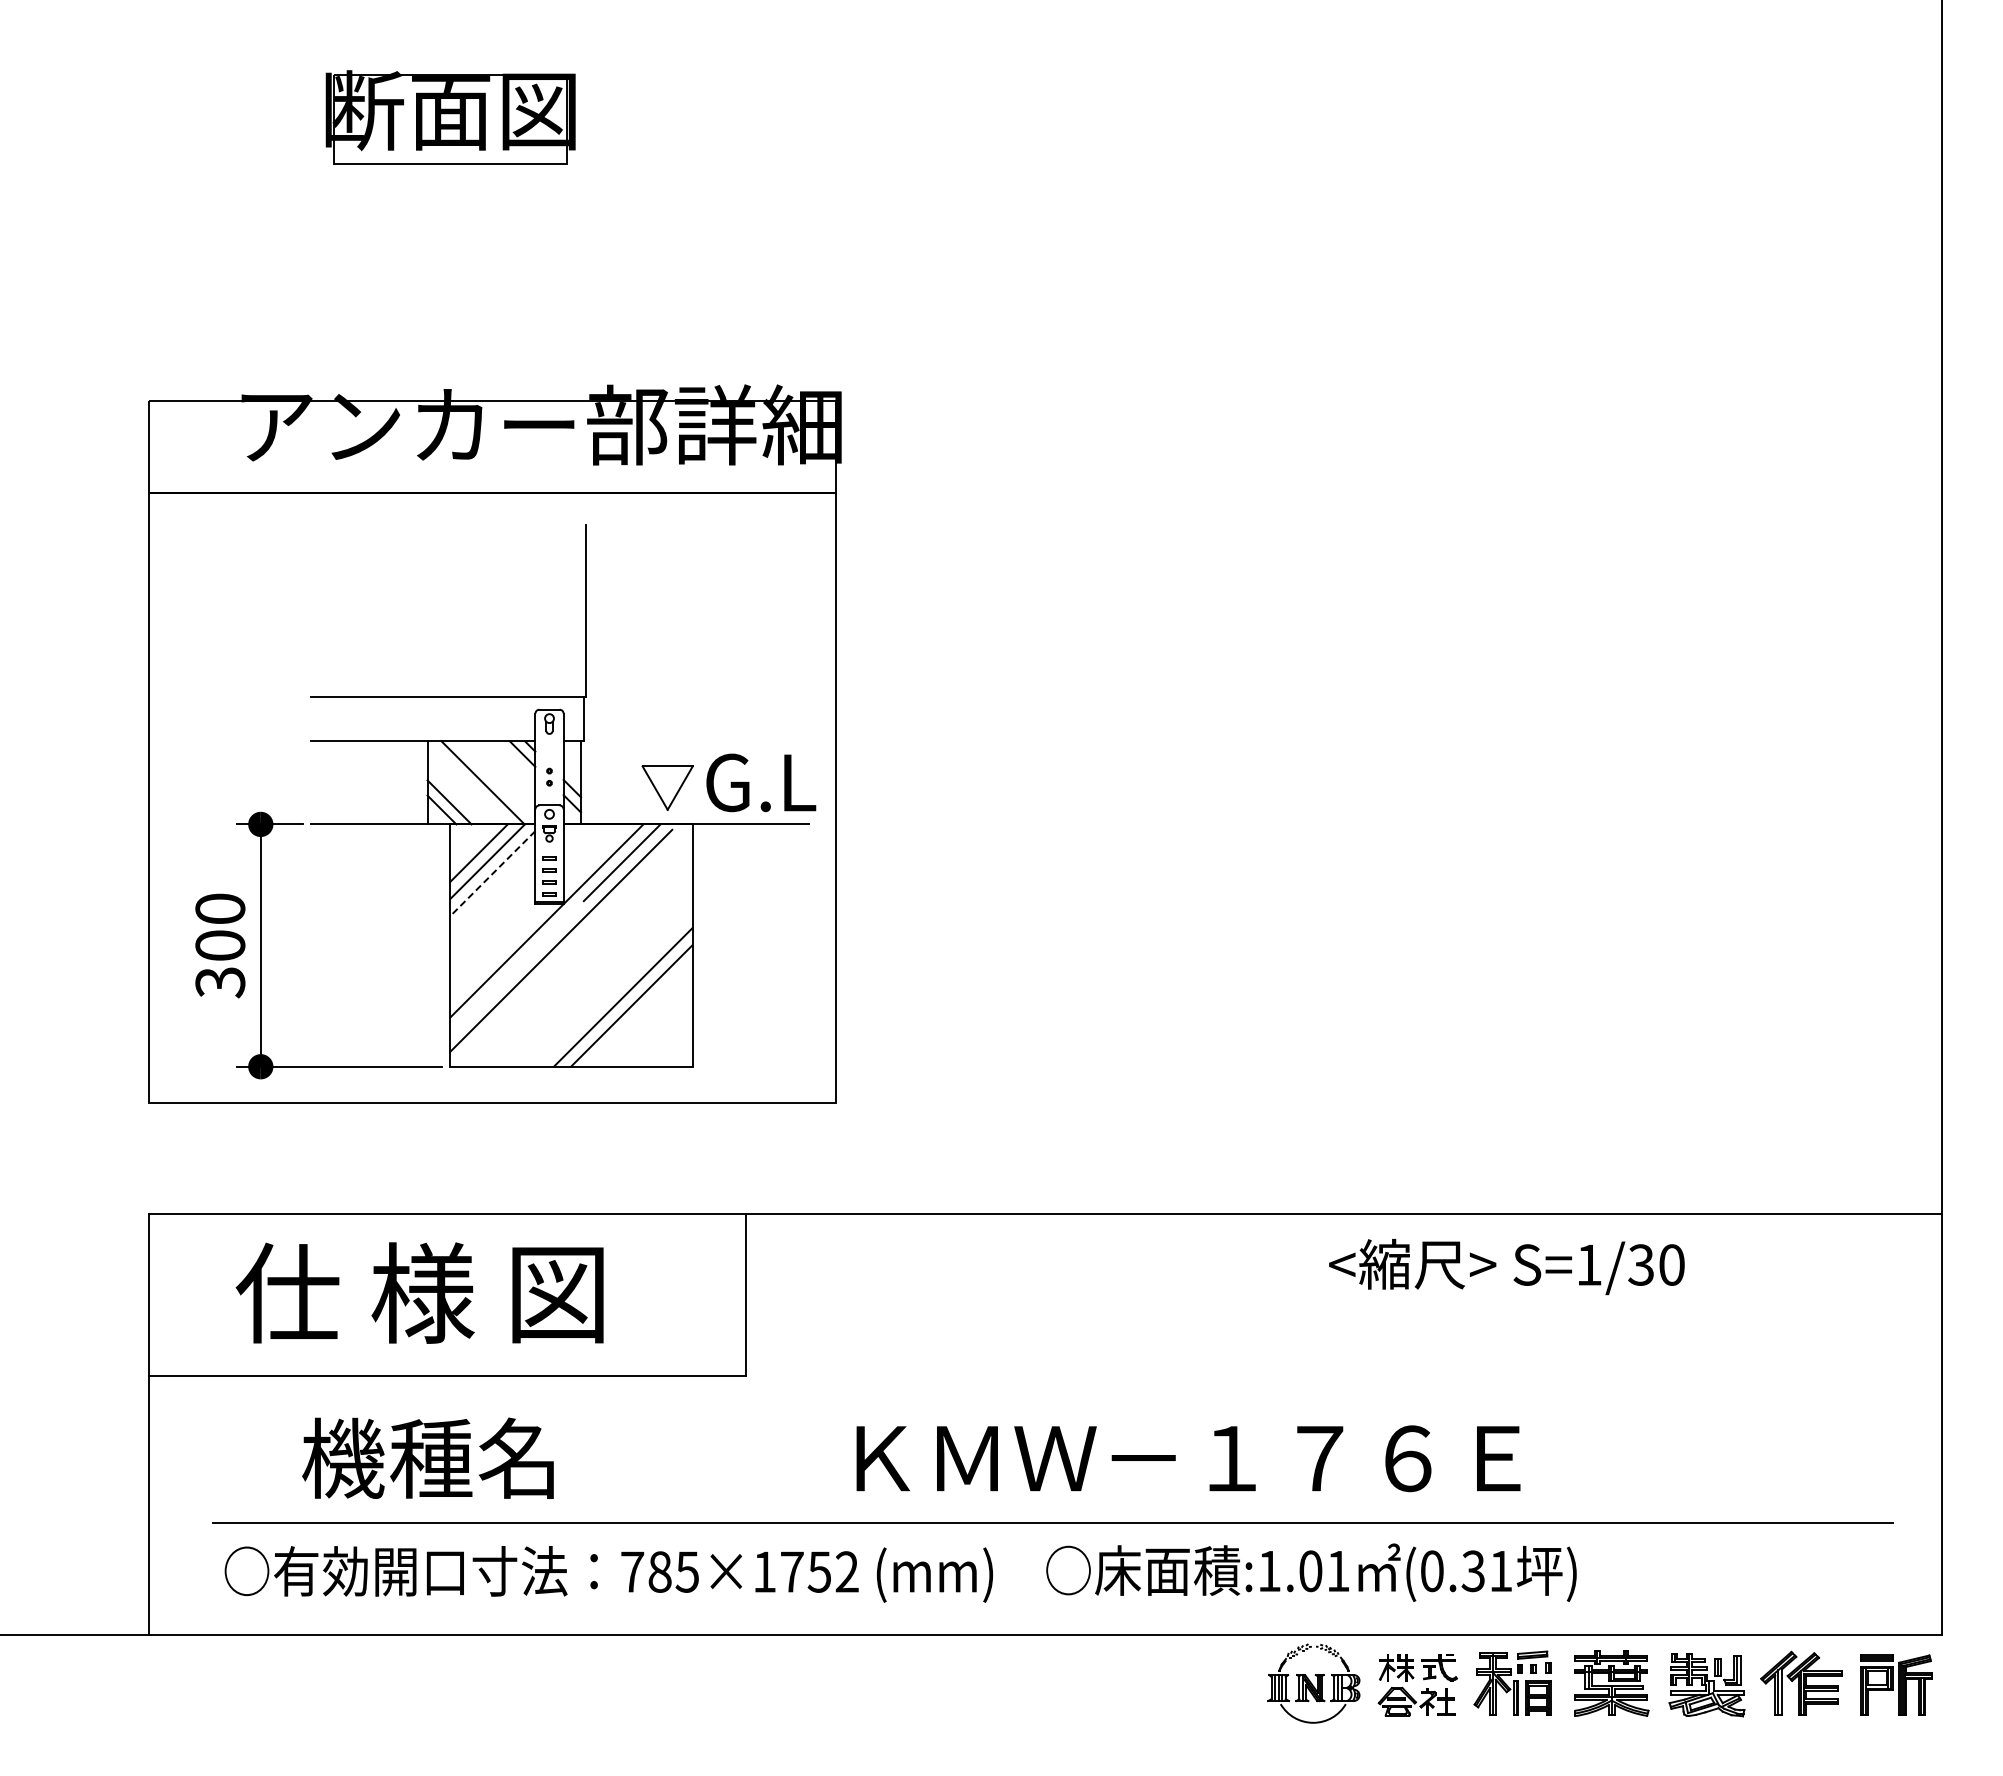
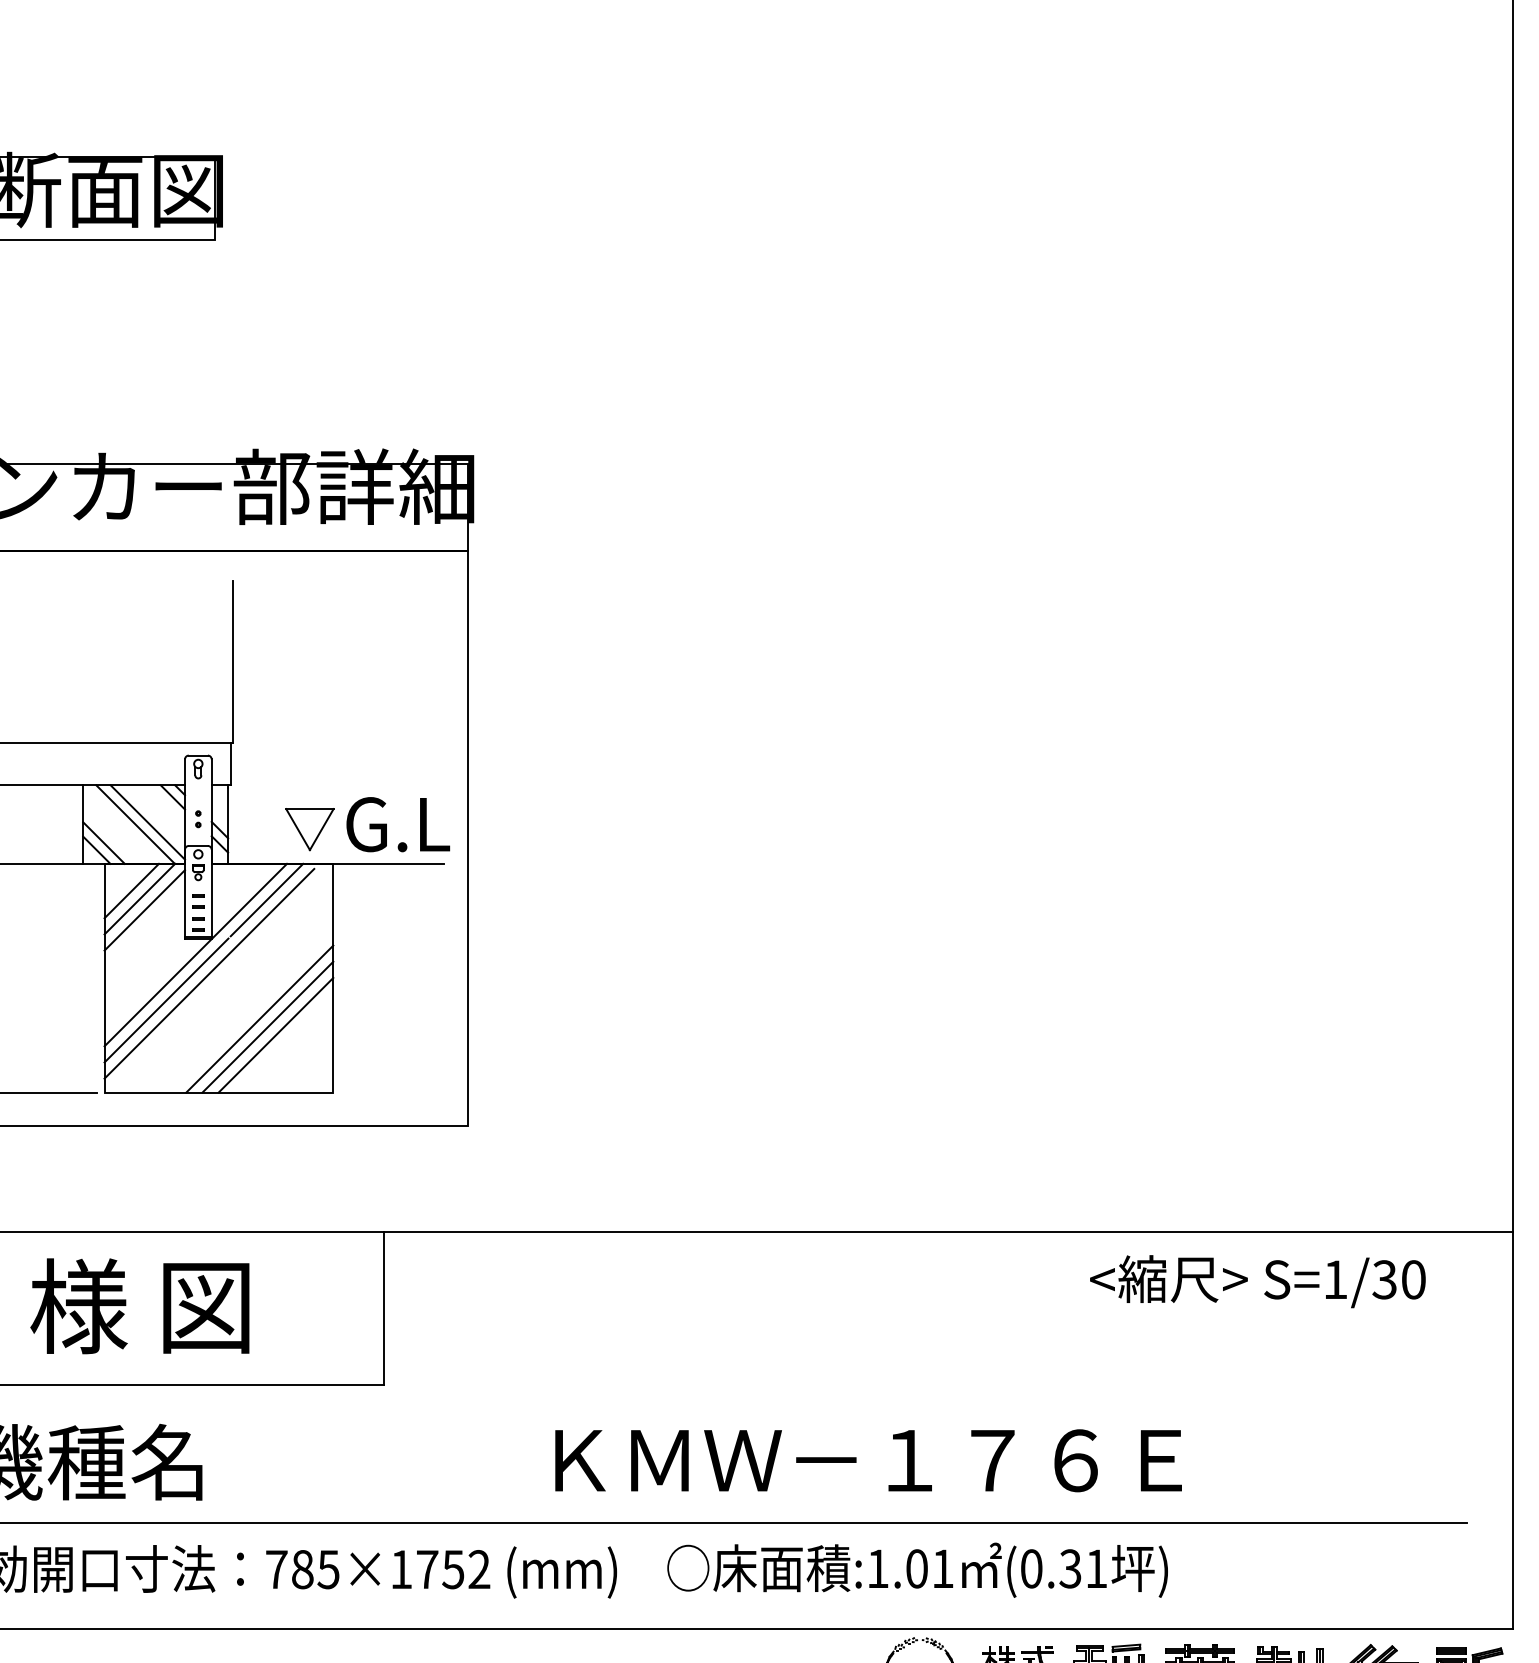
line: (495, 780) -> (147, 822), added
line: (492, 874) -> (144, 911), dashed -> solid
line: (515, 968) -> (166, 999), added
line: (614, 988) -> (259, 1018), added
text: (1506, 1267) -> (1257, 1282), moved
text: (1188, 1458) -> (868, 1460), moved

